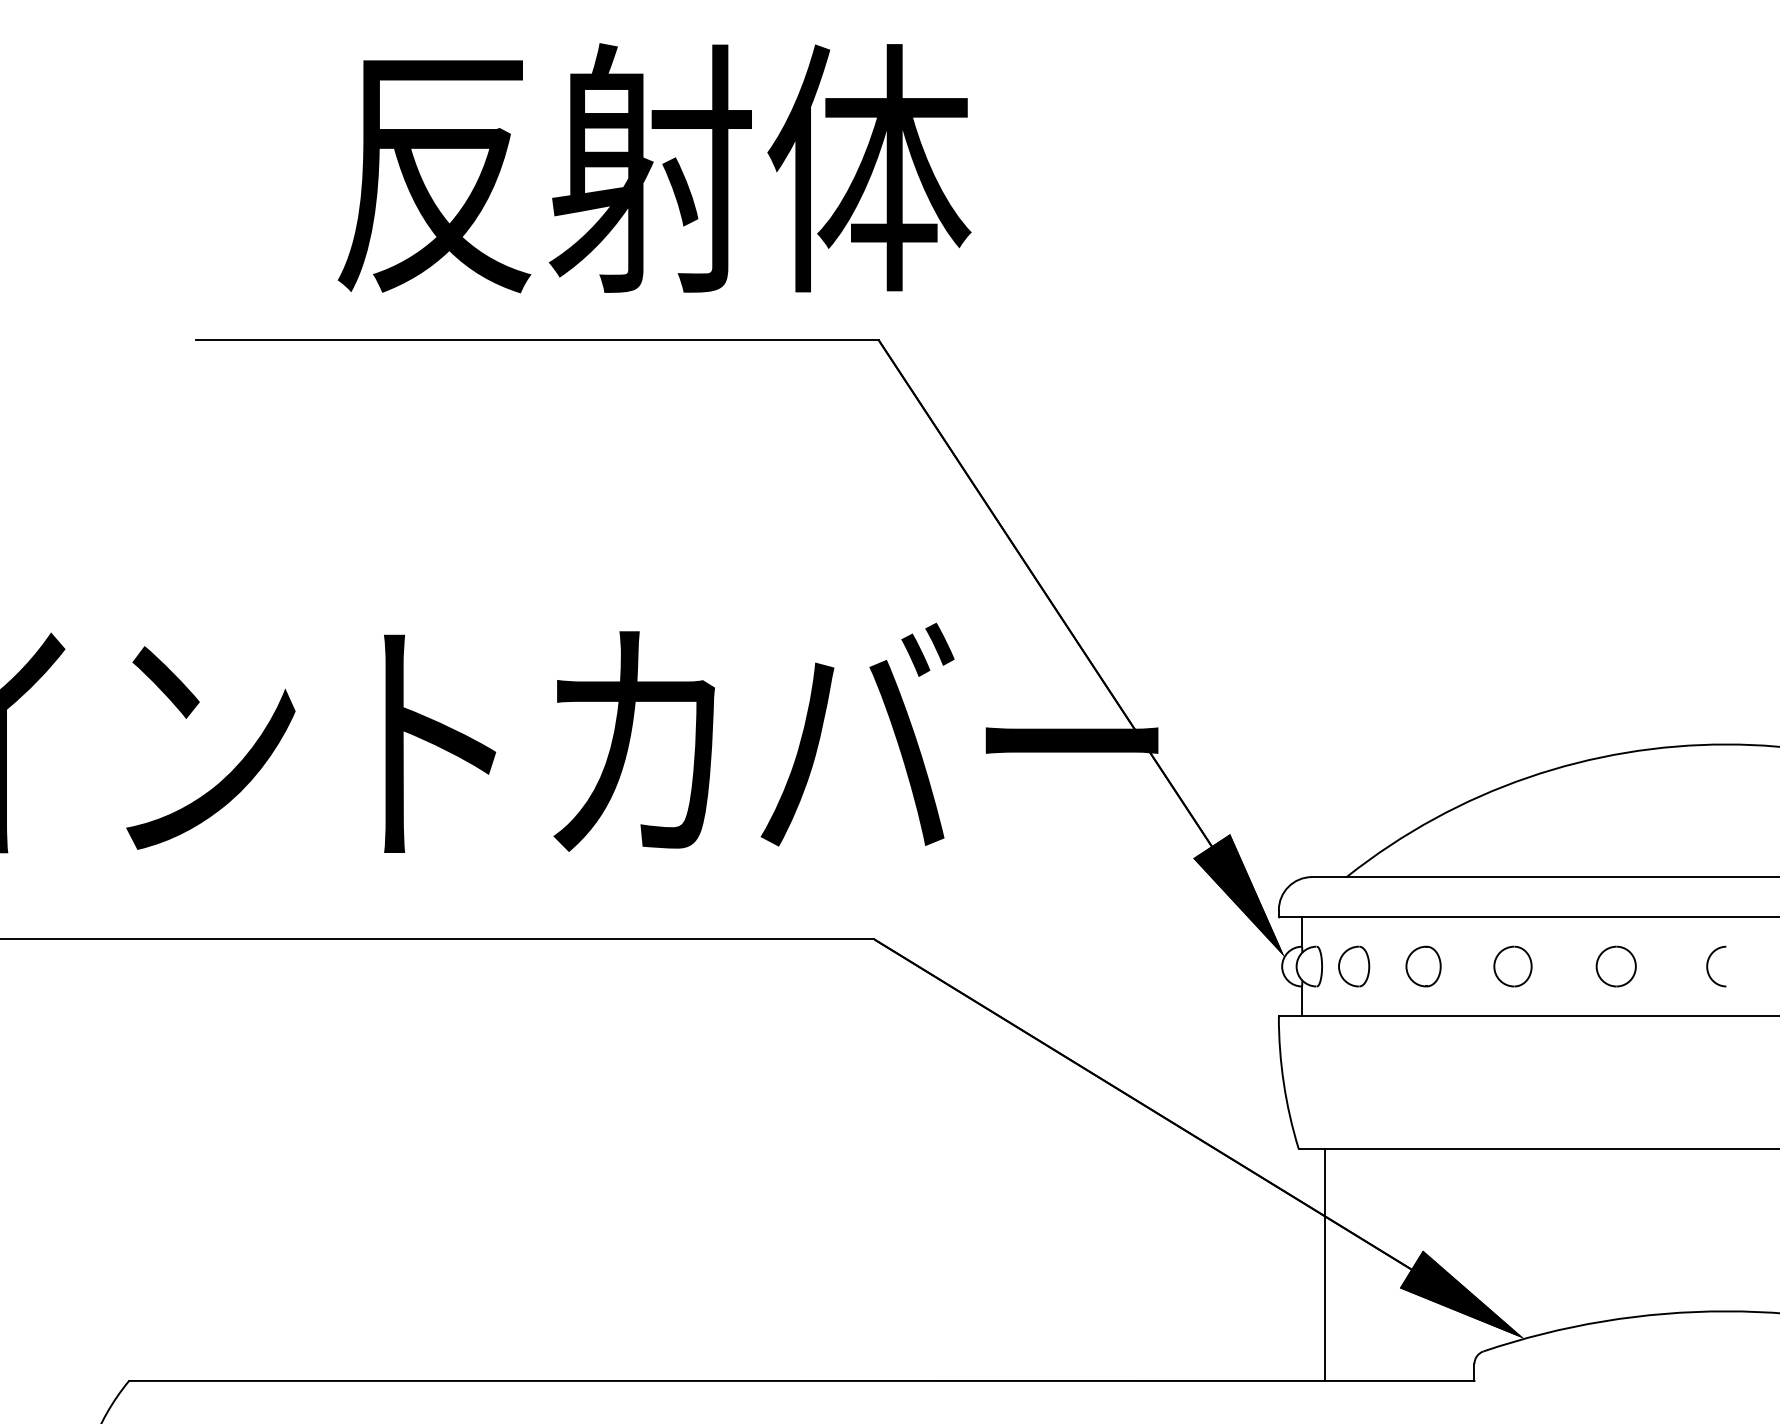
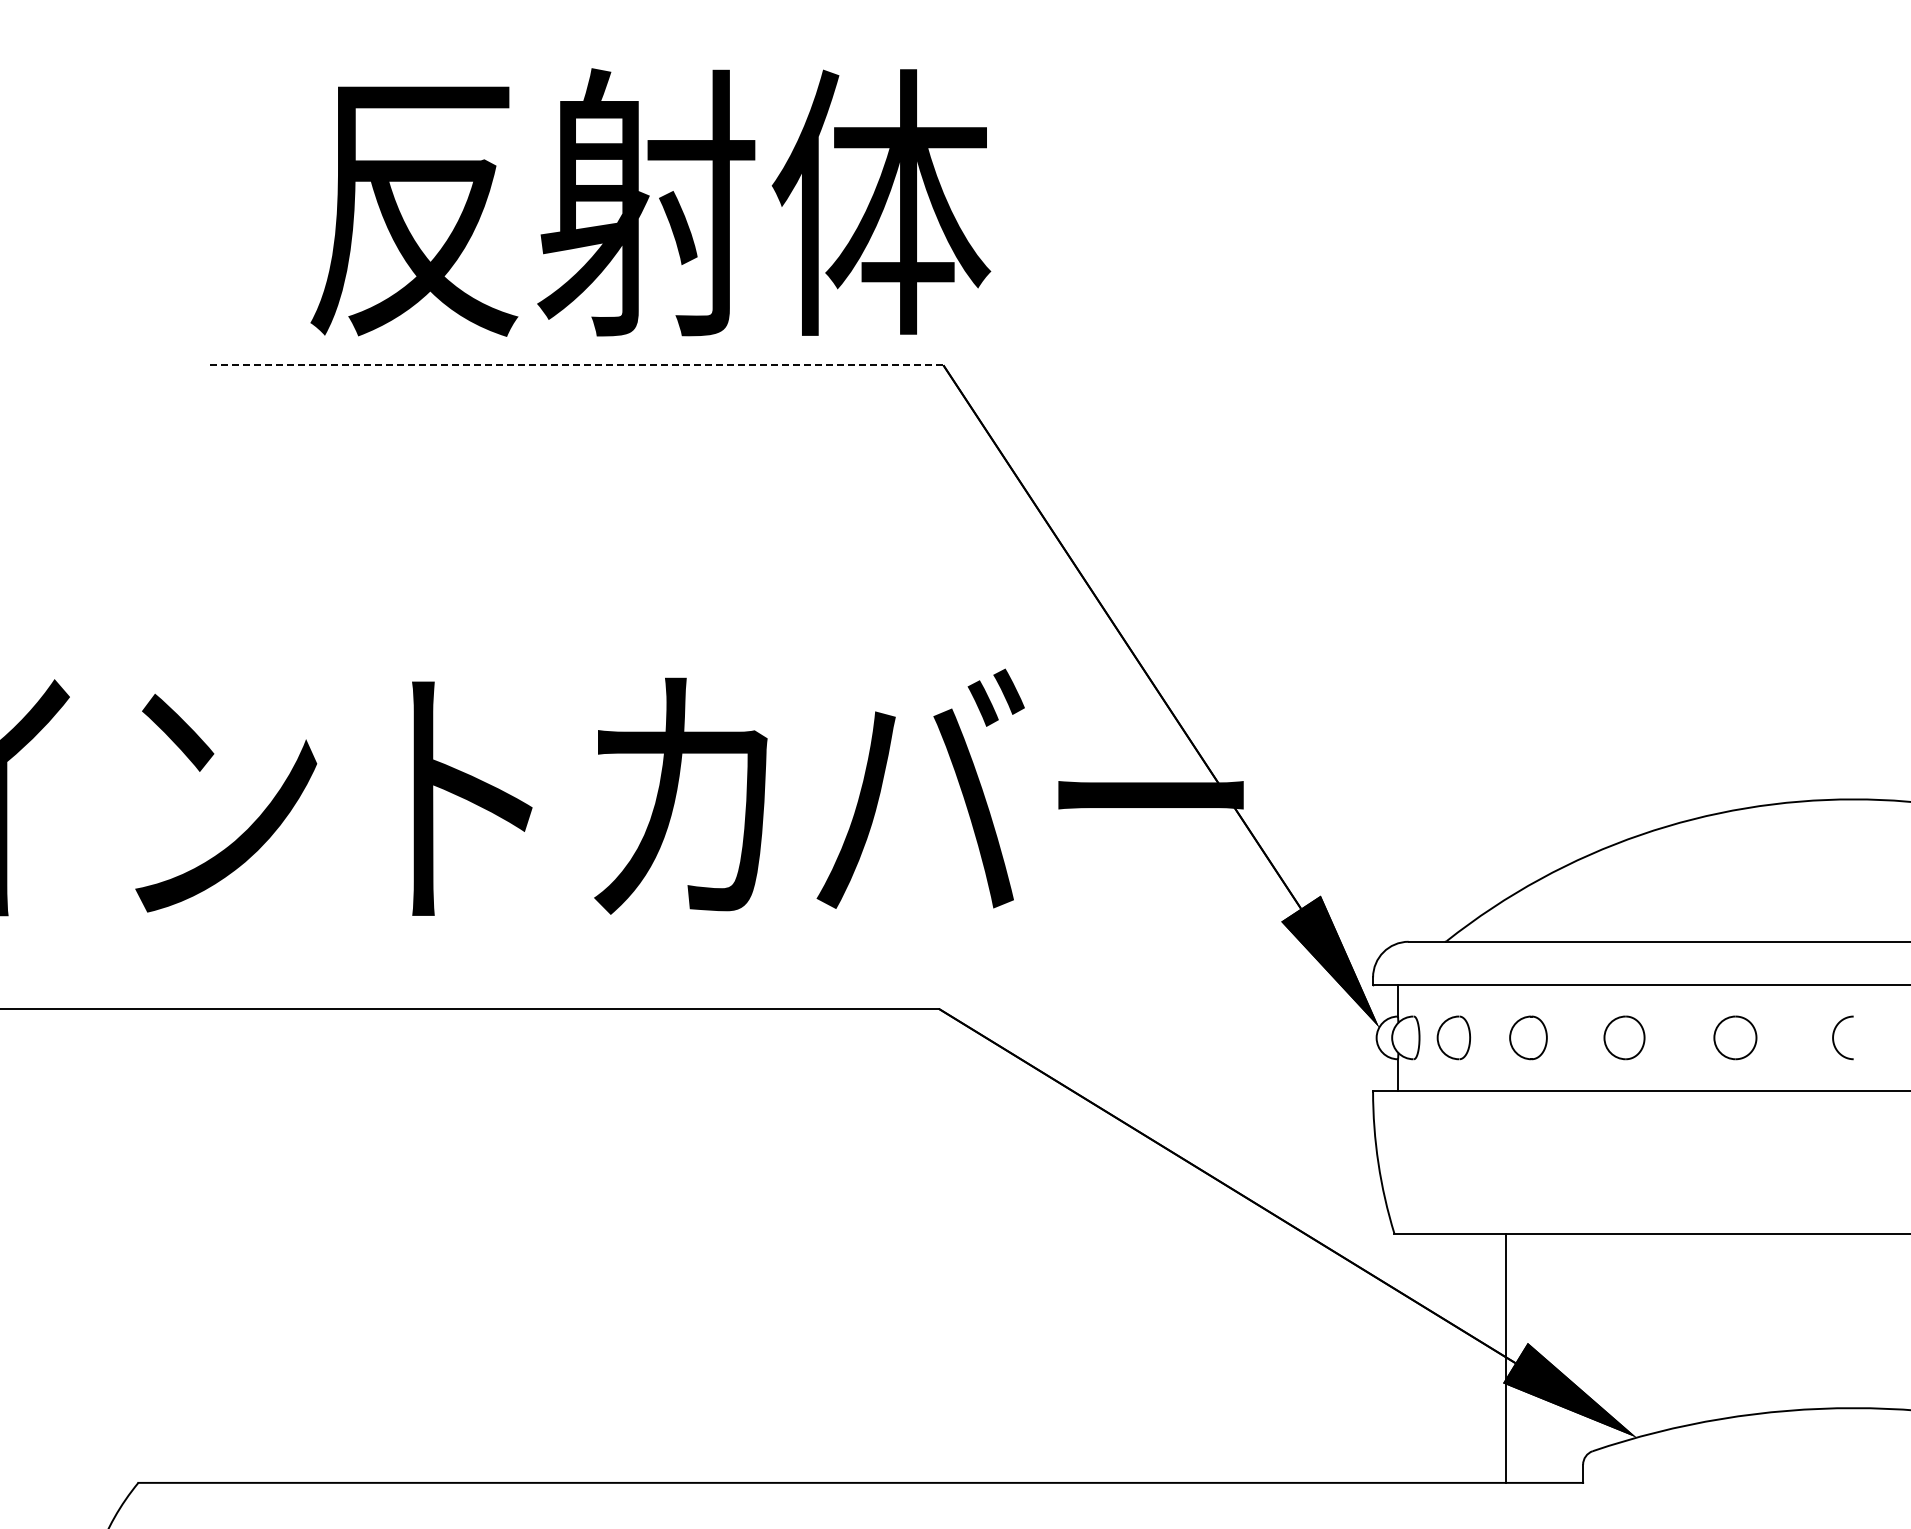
text: (654, 168) -> (650, 202), moved
line: (537, 340) -> (576, 365), solid -> dashed
line: (1324, 1264) -> (1505, 1357), moved

